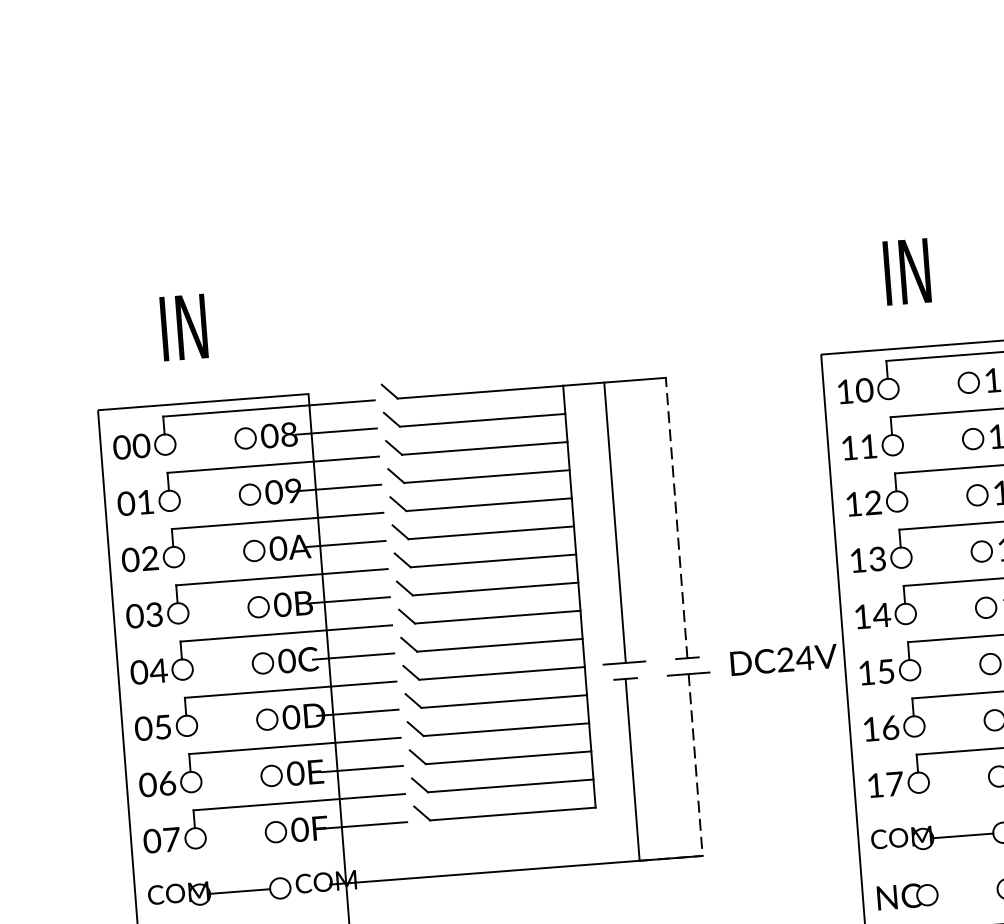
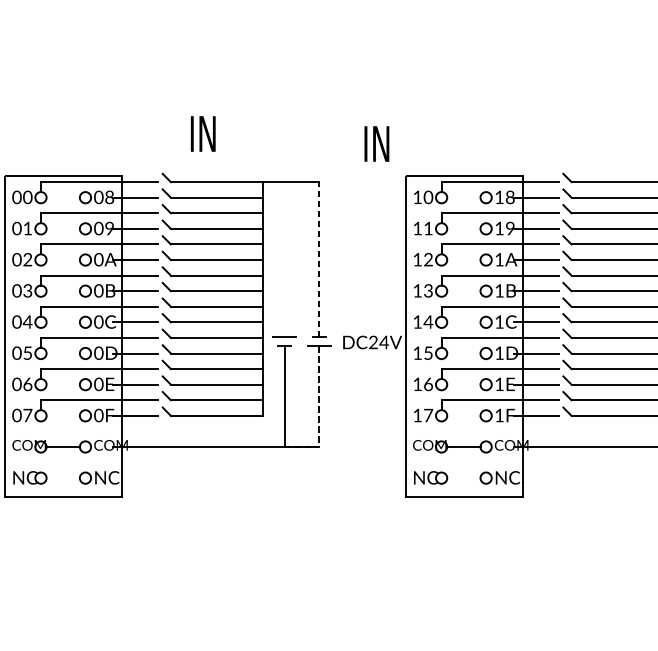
text: (906, 271) -> (376, 143), moved
text: (182, 326) -> (202, 133), moved
line: (615, 522) -> (285, 259), removed

